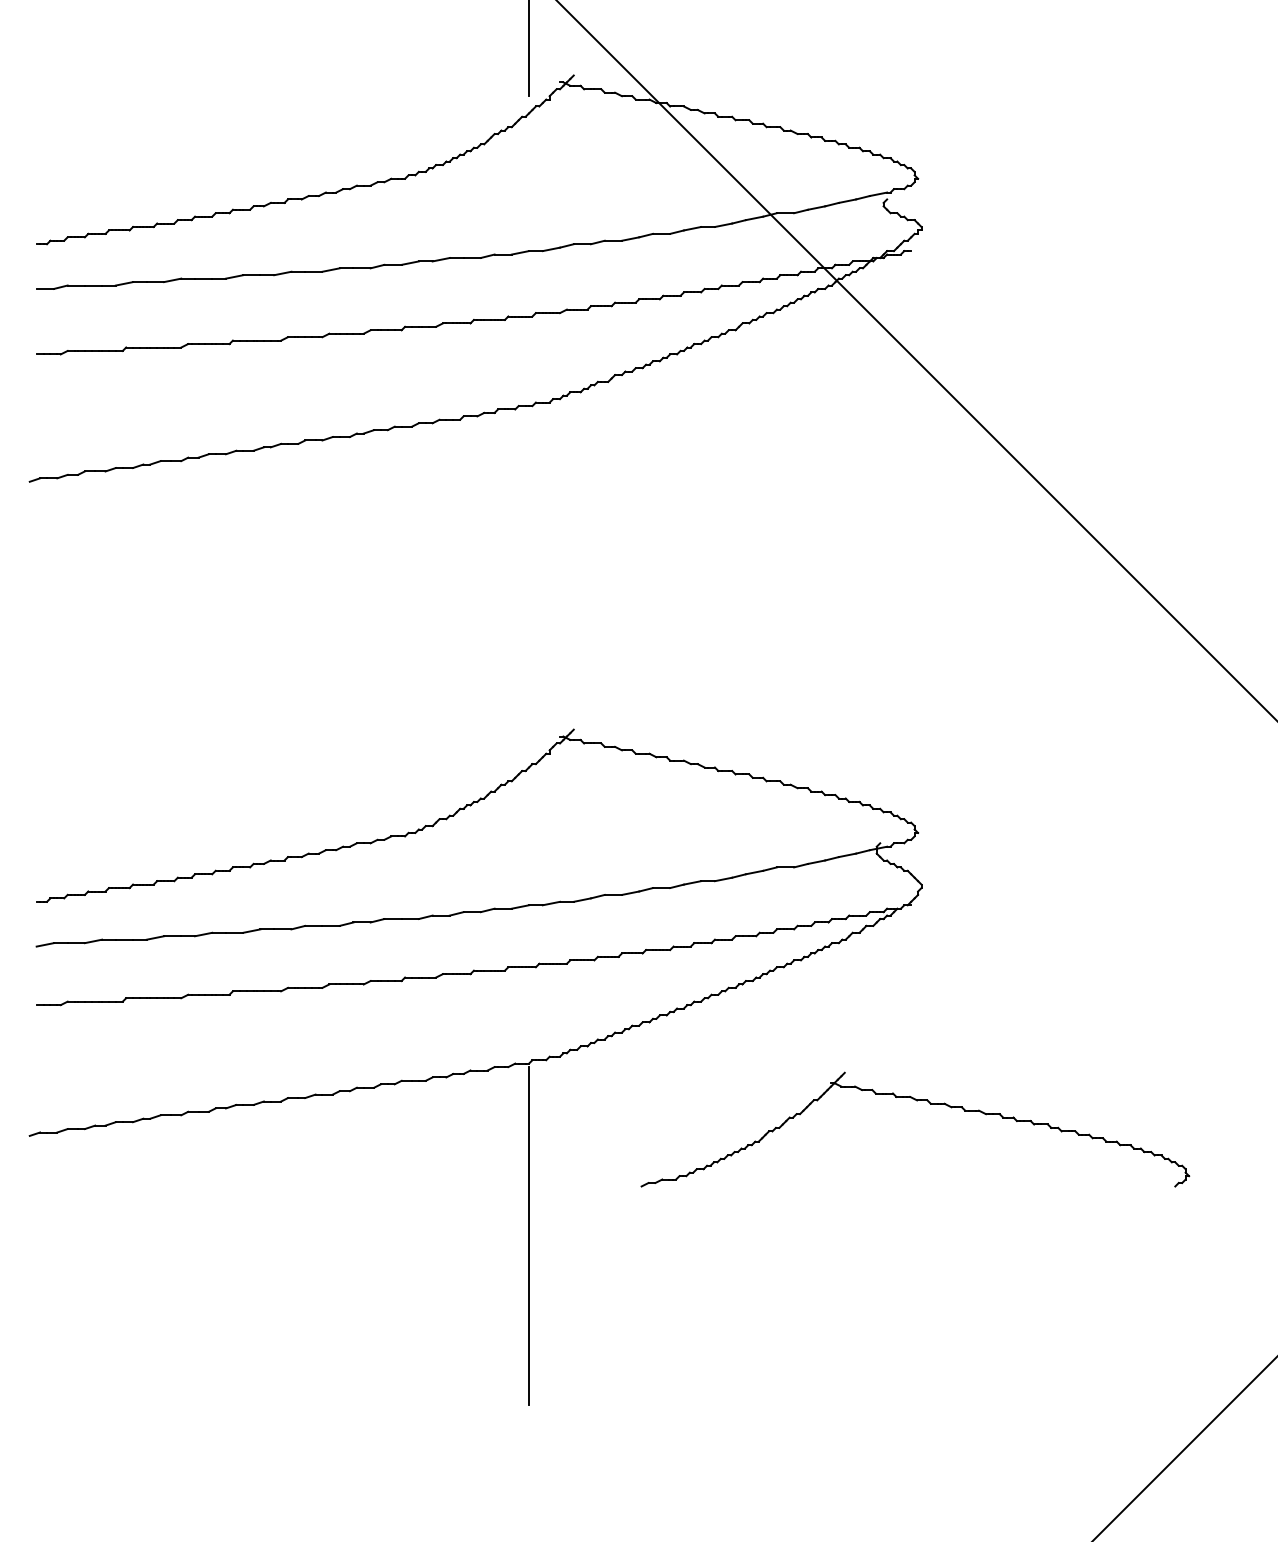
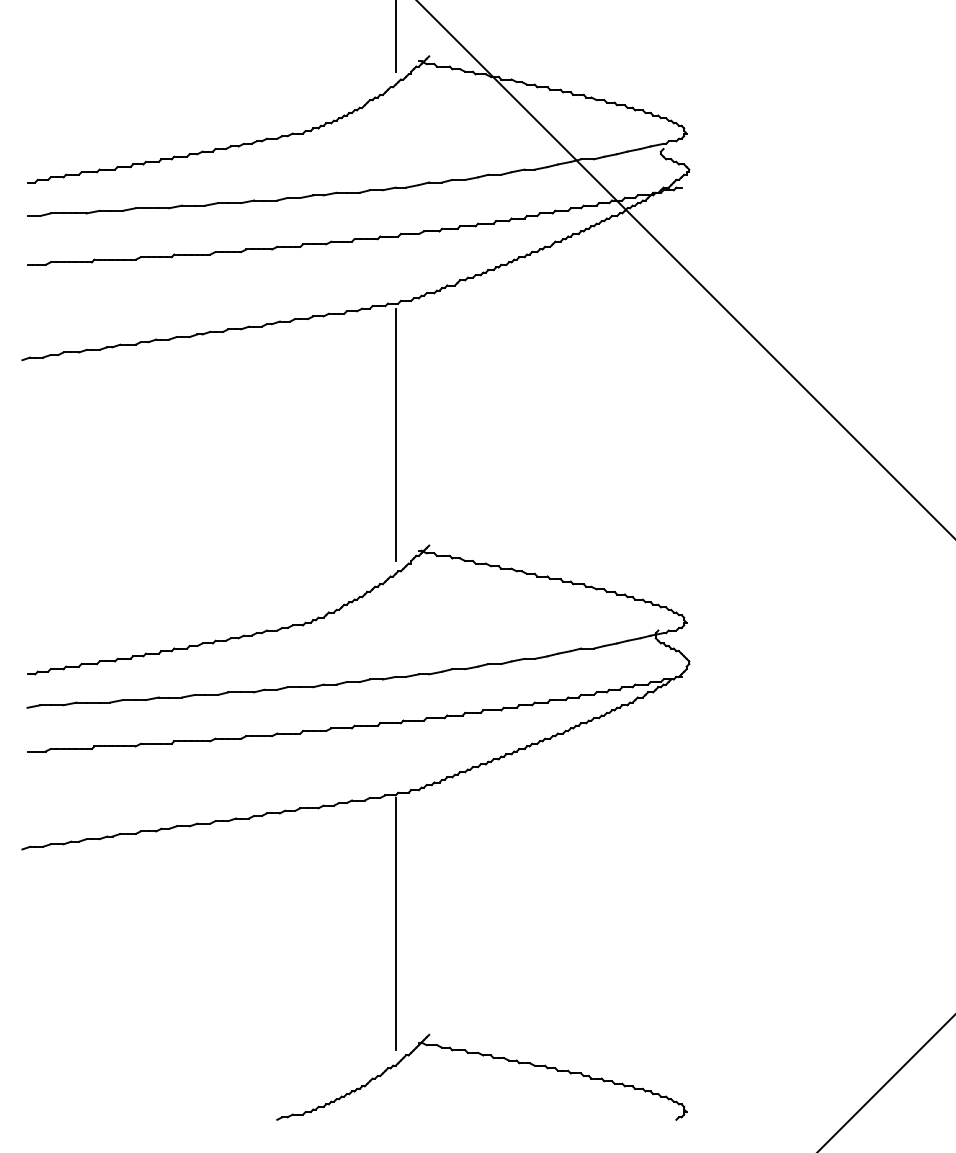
line: (529, 581) -> (396, 434), added
part: (916, 1101) -> (482, 1056), moved

